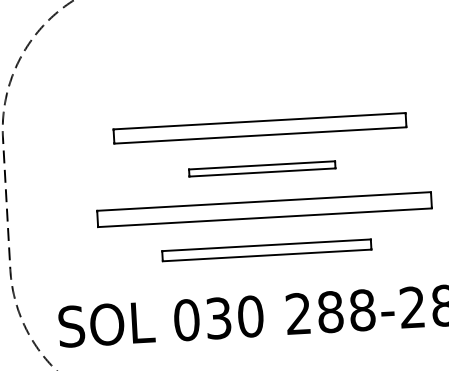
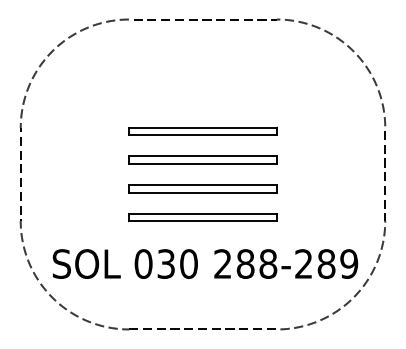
part: (259, 127) -> (202, 130), size x0.71
part: (261, 168) -> (202, 159), size x1.43
part: (263, 209) -> (202, 188), size x0.62

